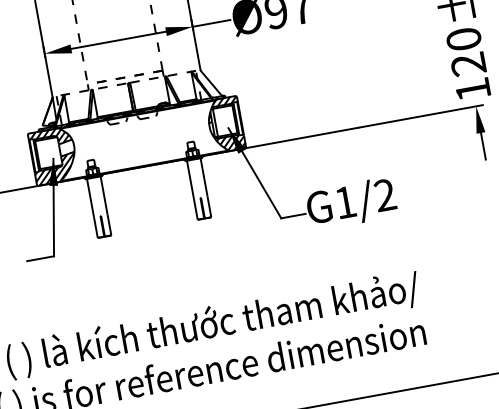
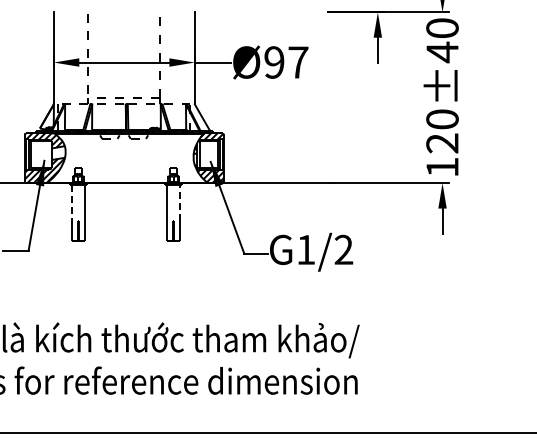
line: (204, 176) -> (180, 202), solid -> dashed
line: (90, 198) -> (71, 203), solid -> dashed

